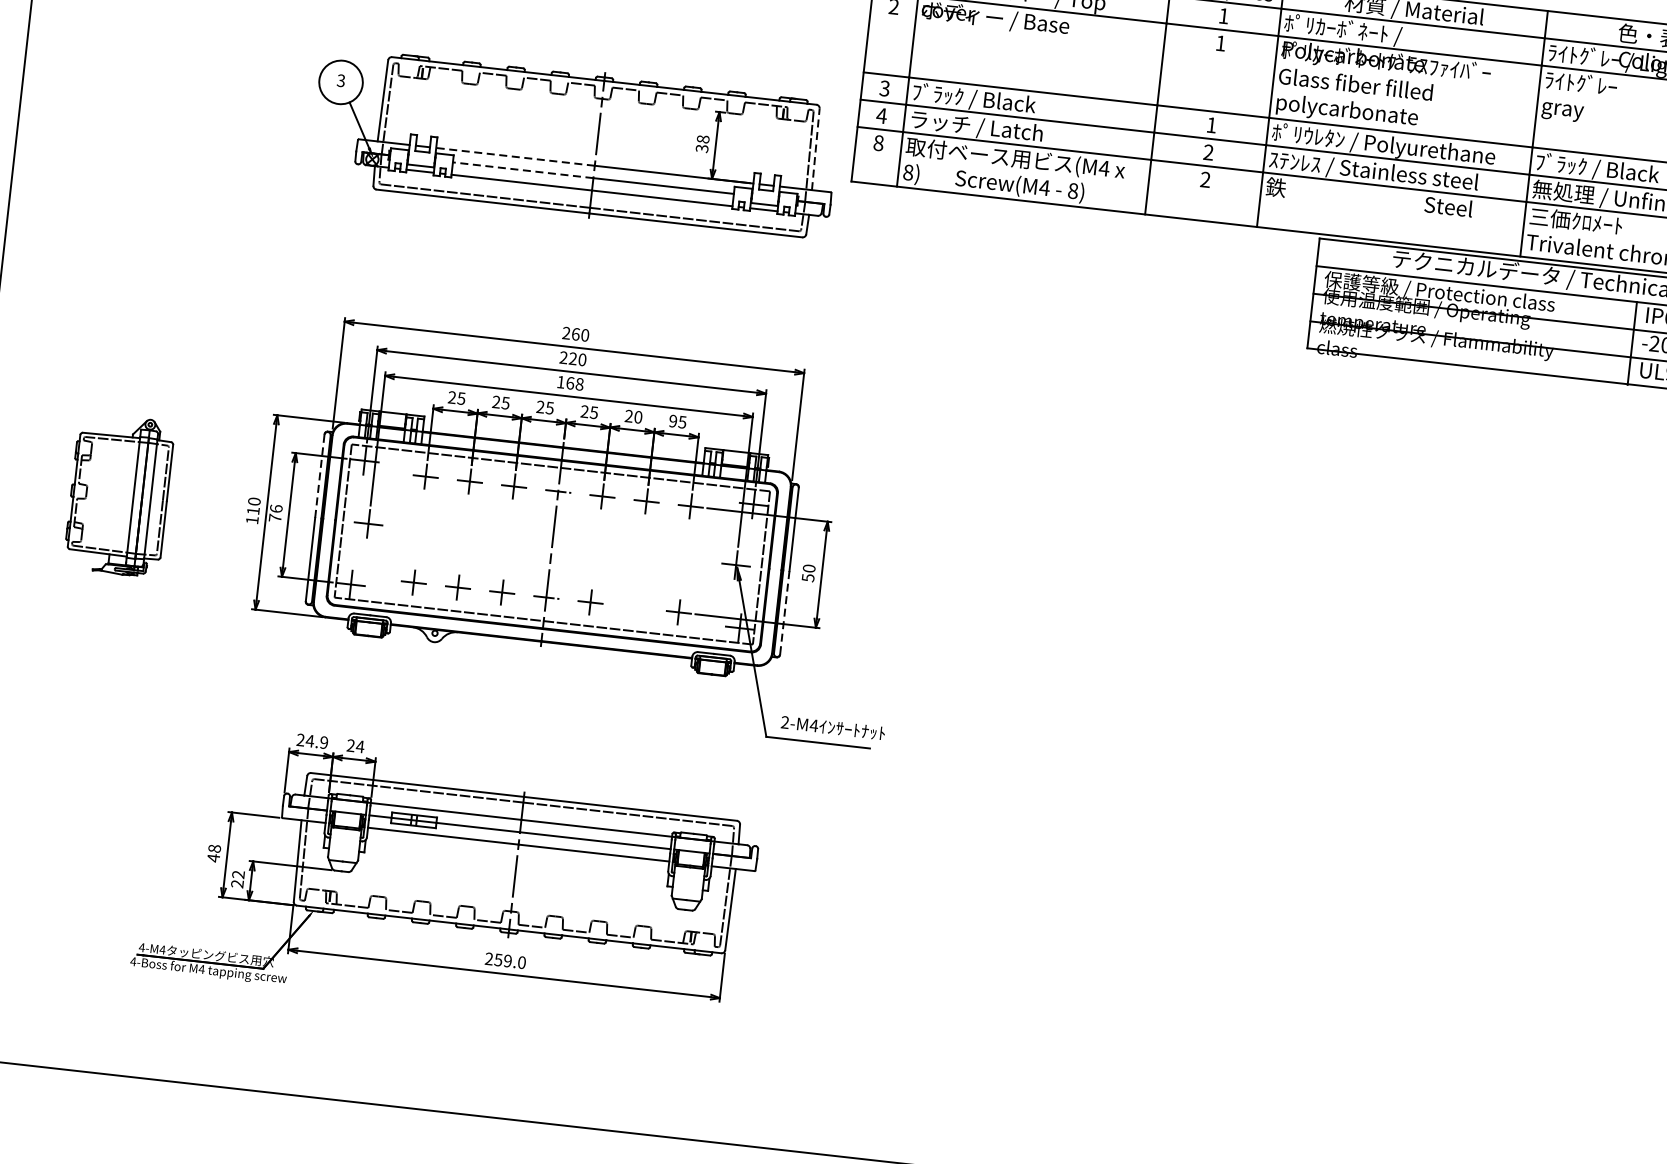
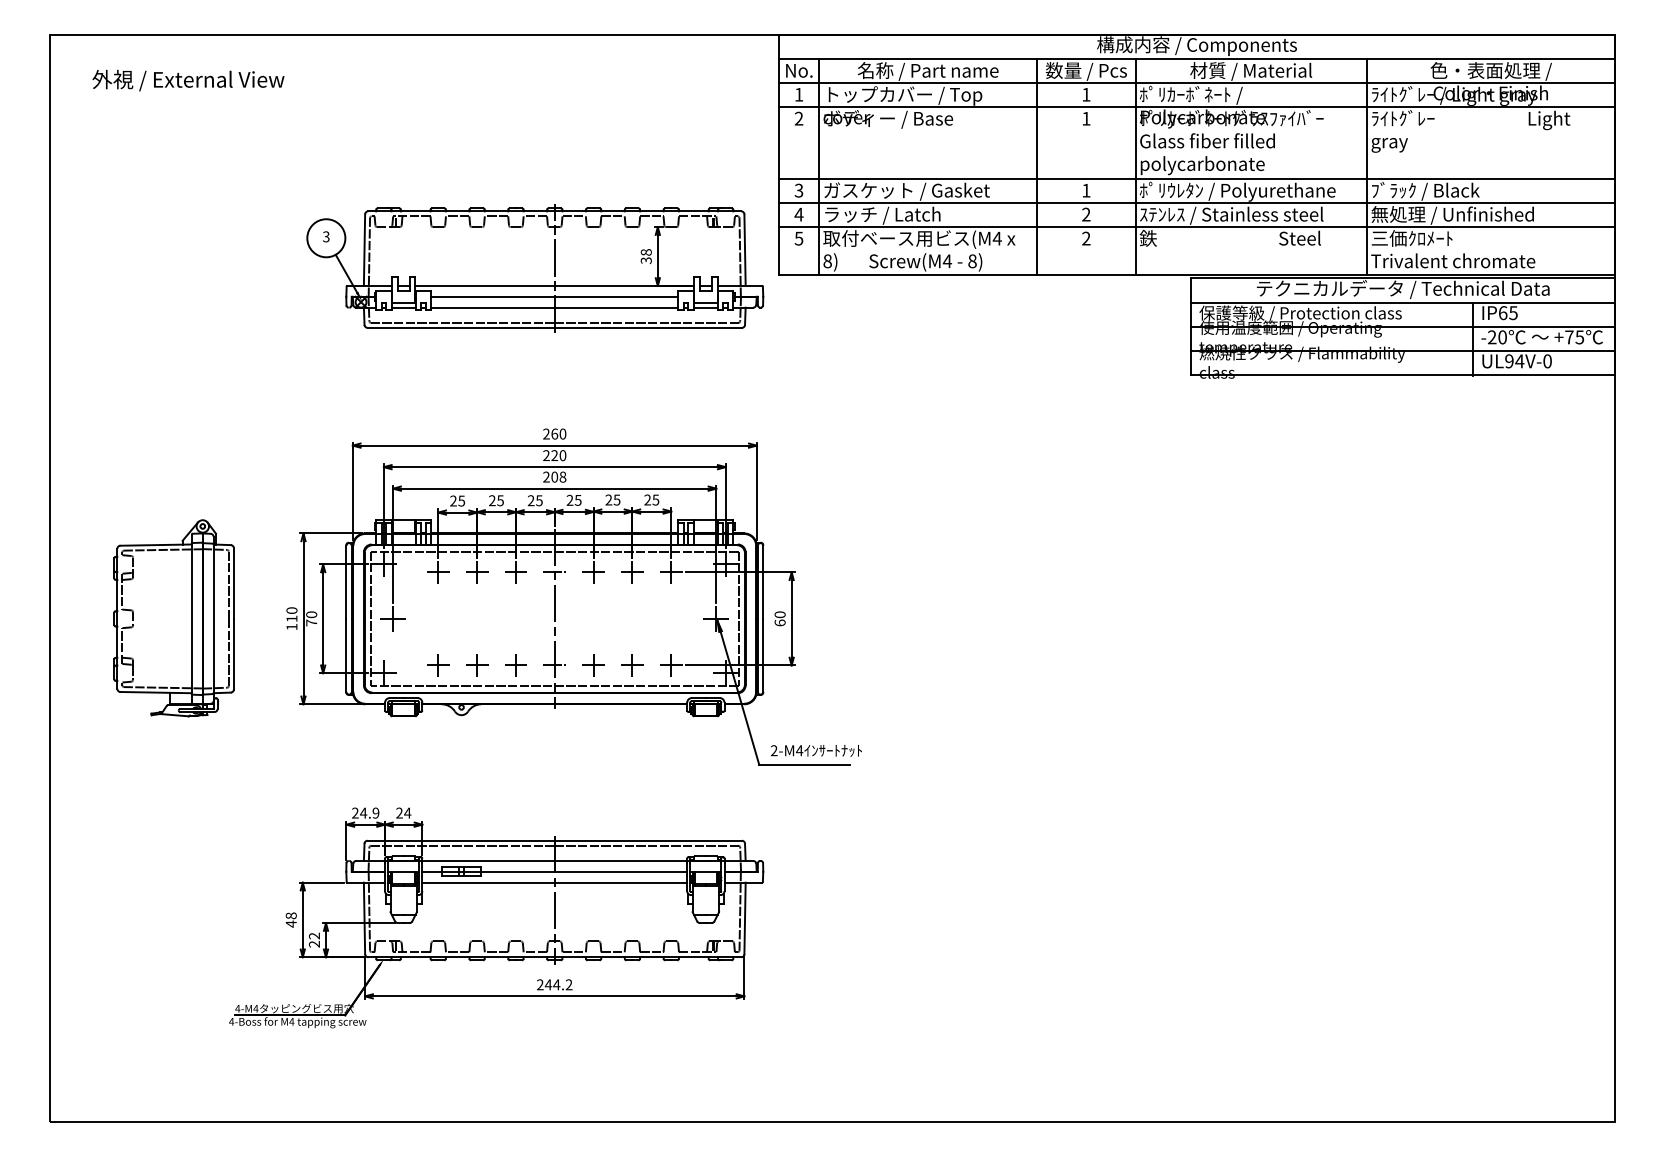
text: (1006, 103) -> (906, 191), ﾌﾞﾗｯｸ / Black -> ガスケット / Gasket
text: (878, 142) -> (798, 238), 8 -> 5
line: (816, 149) -> (745, 250), dashed -> solid
line: (516, 156) -> (485, 285), dashed -> solid
line: (523, 169) -> (493, 296), dashed -> solid
text: (565, 382) -> (550, 476), 168 -> 208
text: (637, 416) -> (616, 499), 20 -> 25
text: (672, 421) -> (647, 500), 95 -> 25
line: (320, 476) -> (346, 582), dashed -> solid
part: (118, 495) -> (173, 618), size x1.43
text: (276, 508) -> (311, 614), 76 -> 70
text: (807, 577) -> (779, 622), 50 -> 60
part: (634, 607) -> (632, 665), added
line: (785, 612) -> (763, 655), dashed -> solid
text: (509, 960) -> (558, 984), 259.0 -> 244.2

